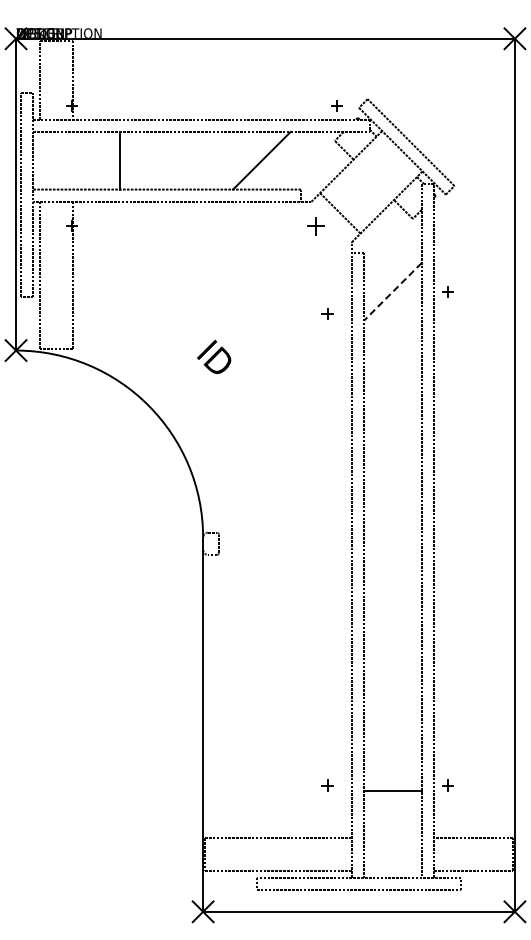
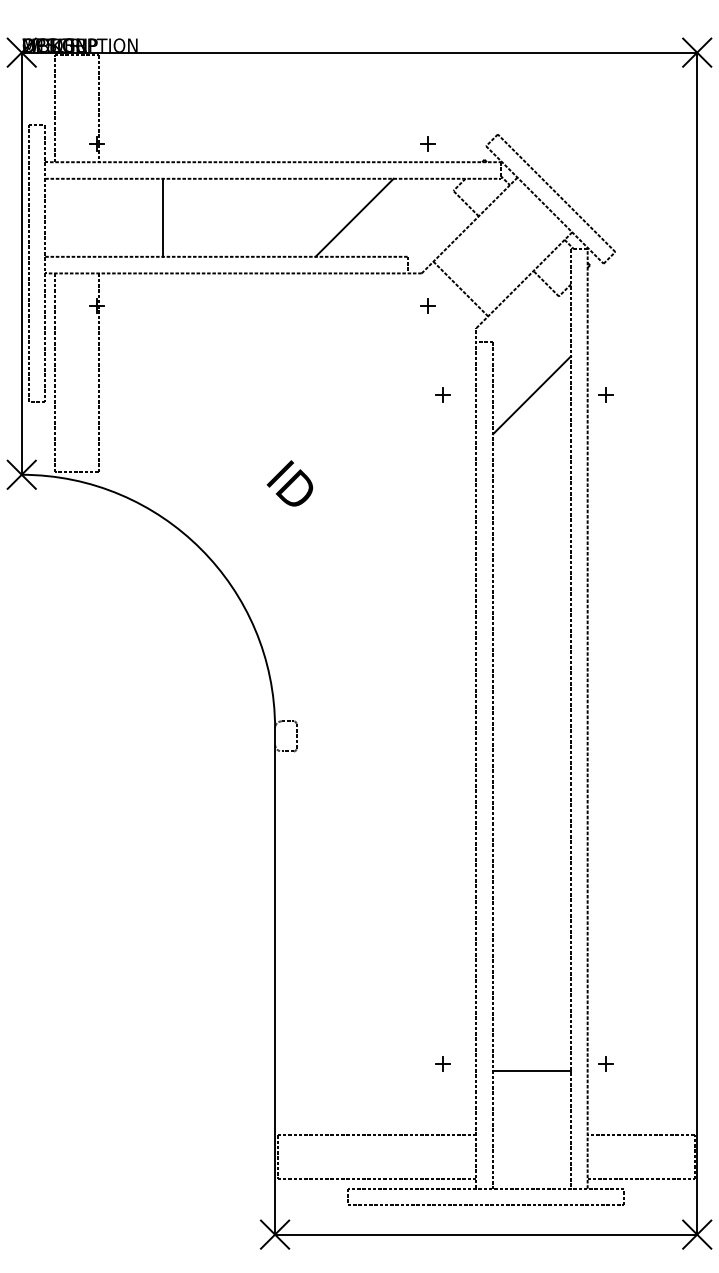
part: (336, 105) -> (427, 143), moved
part: (315, 225) -> (427, 305), size x0.62
line: (392, 291) -> (531, 394), dashed -> solid
part: (327, 313) -> (443, 394), moved

